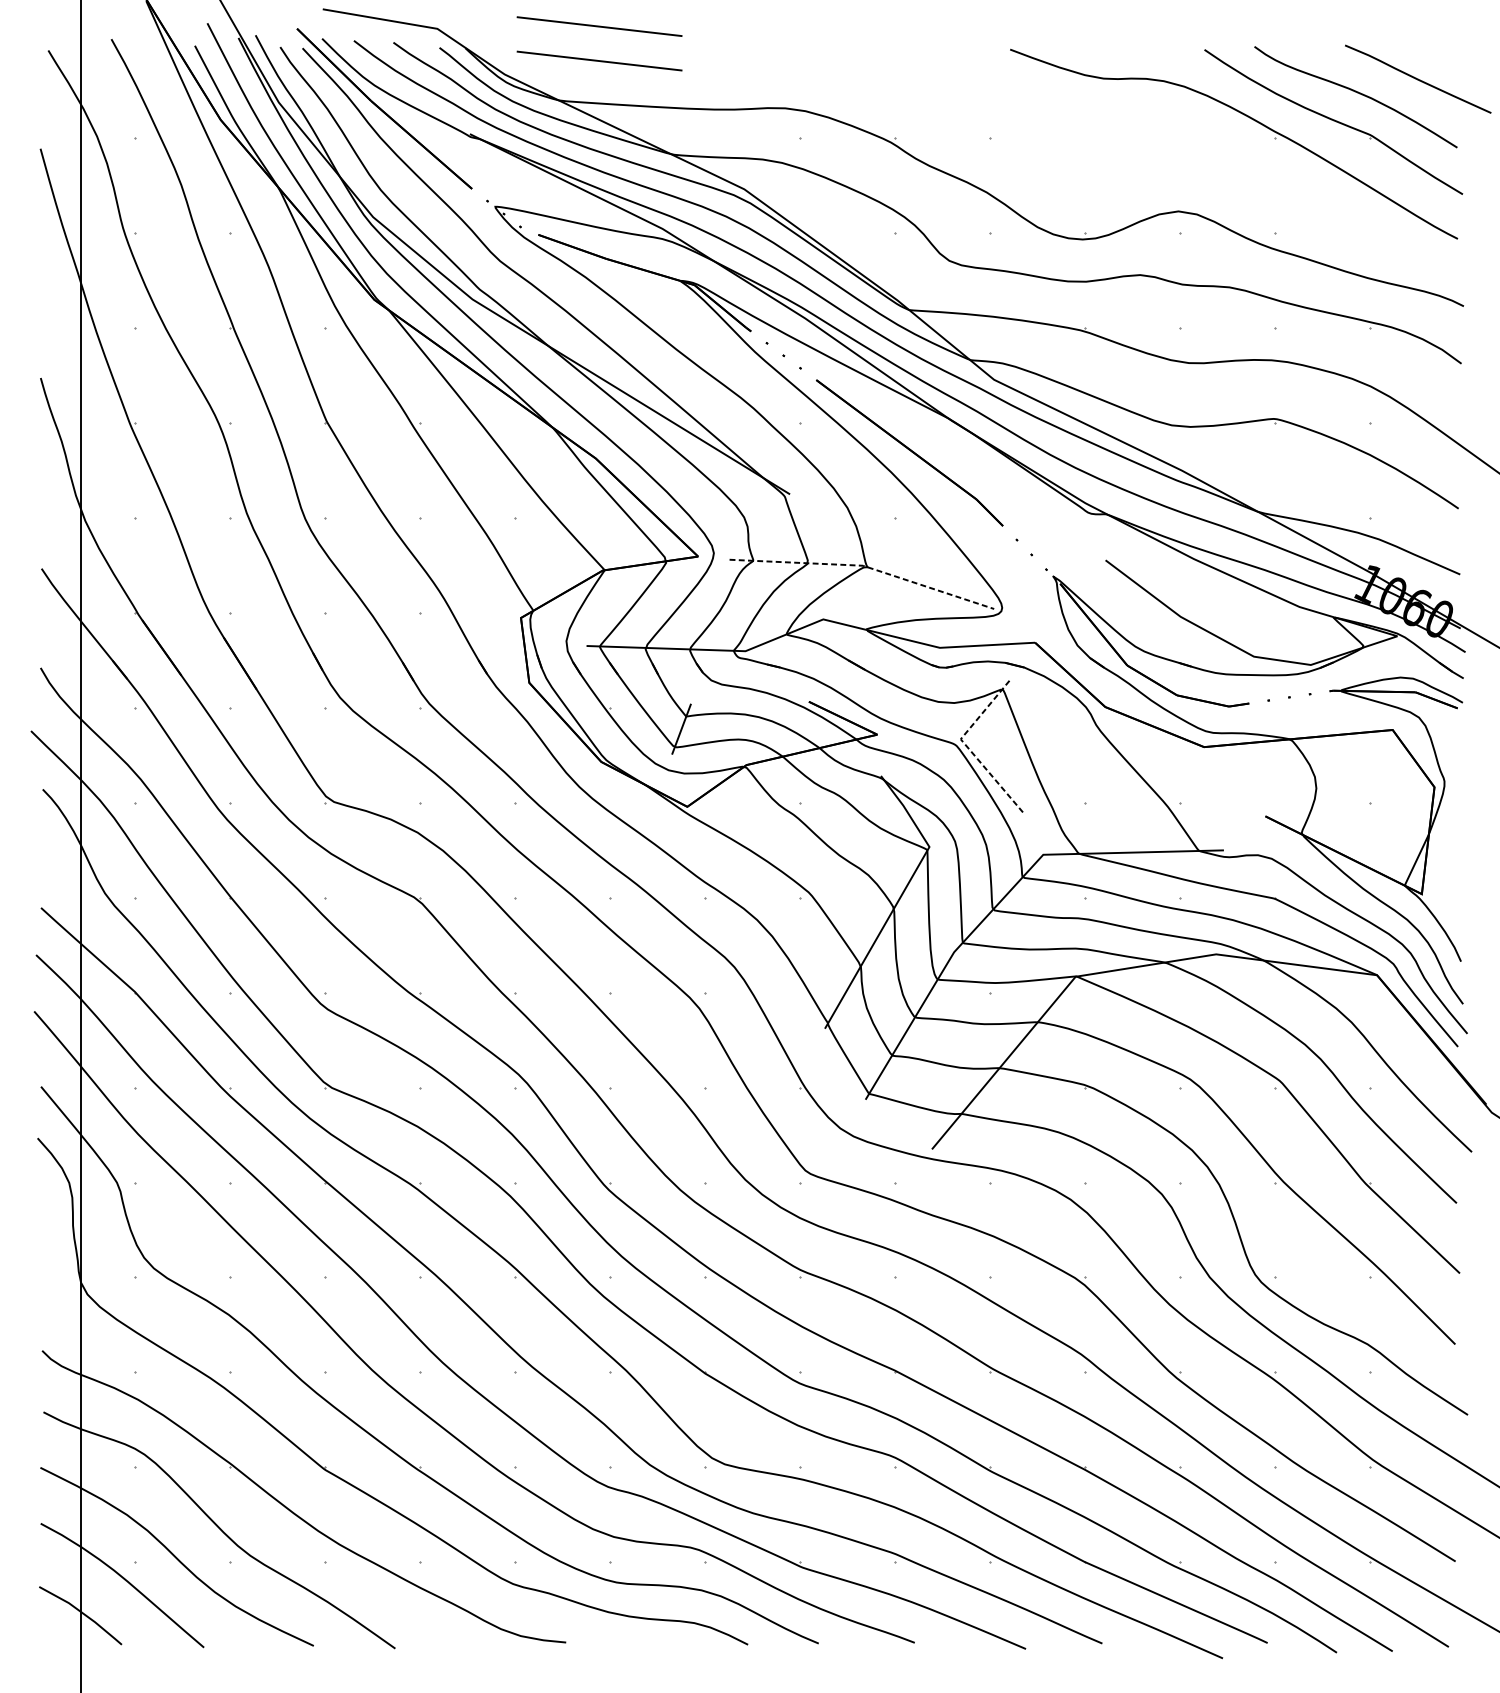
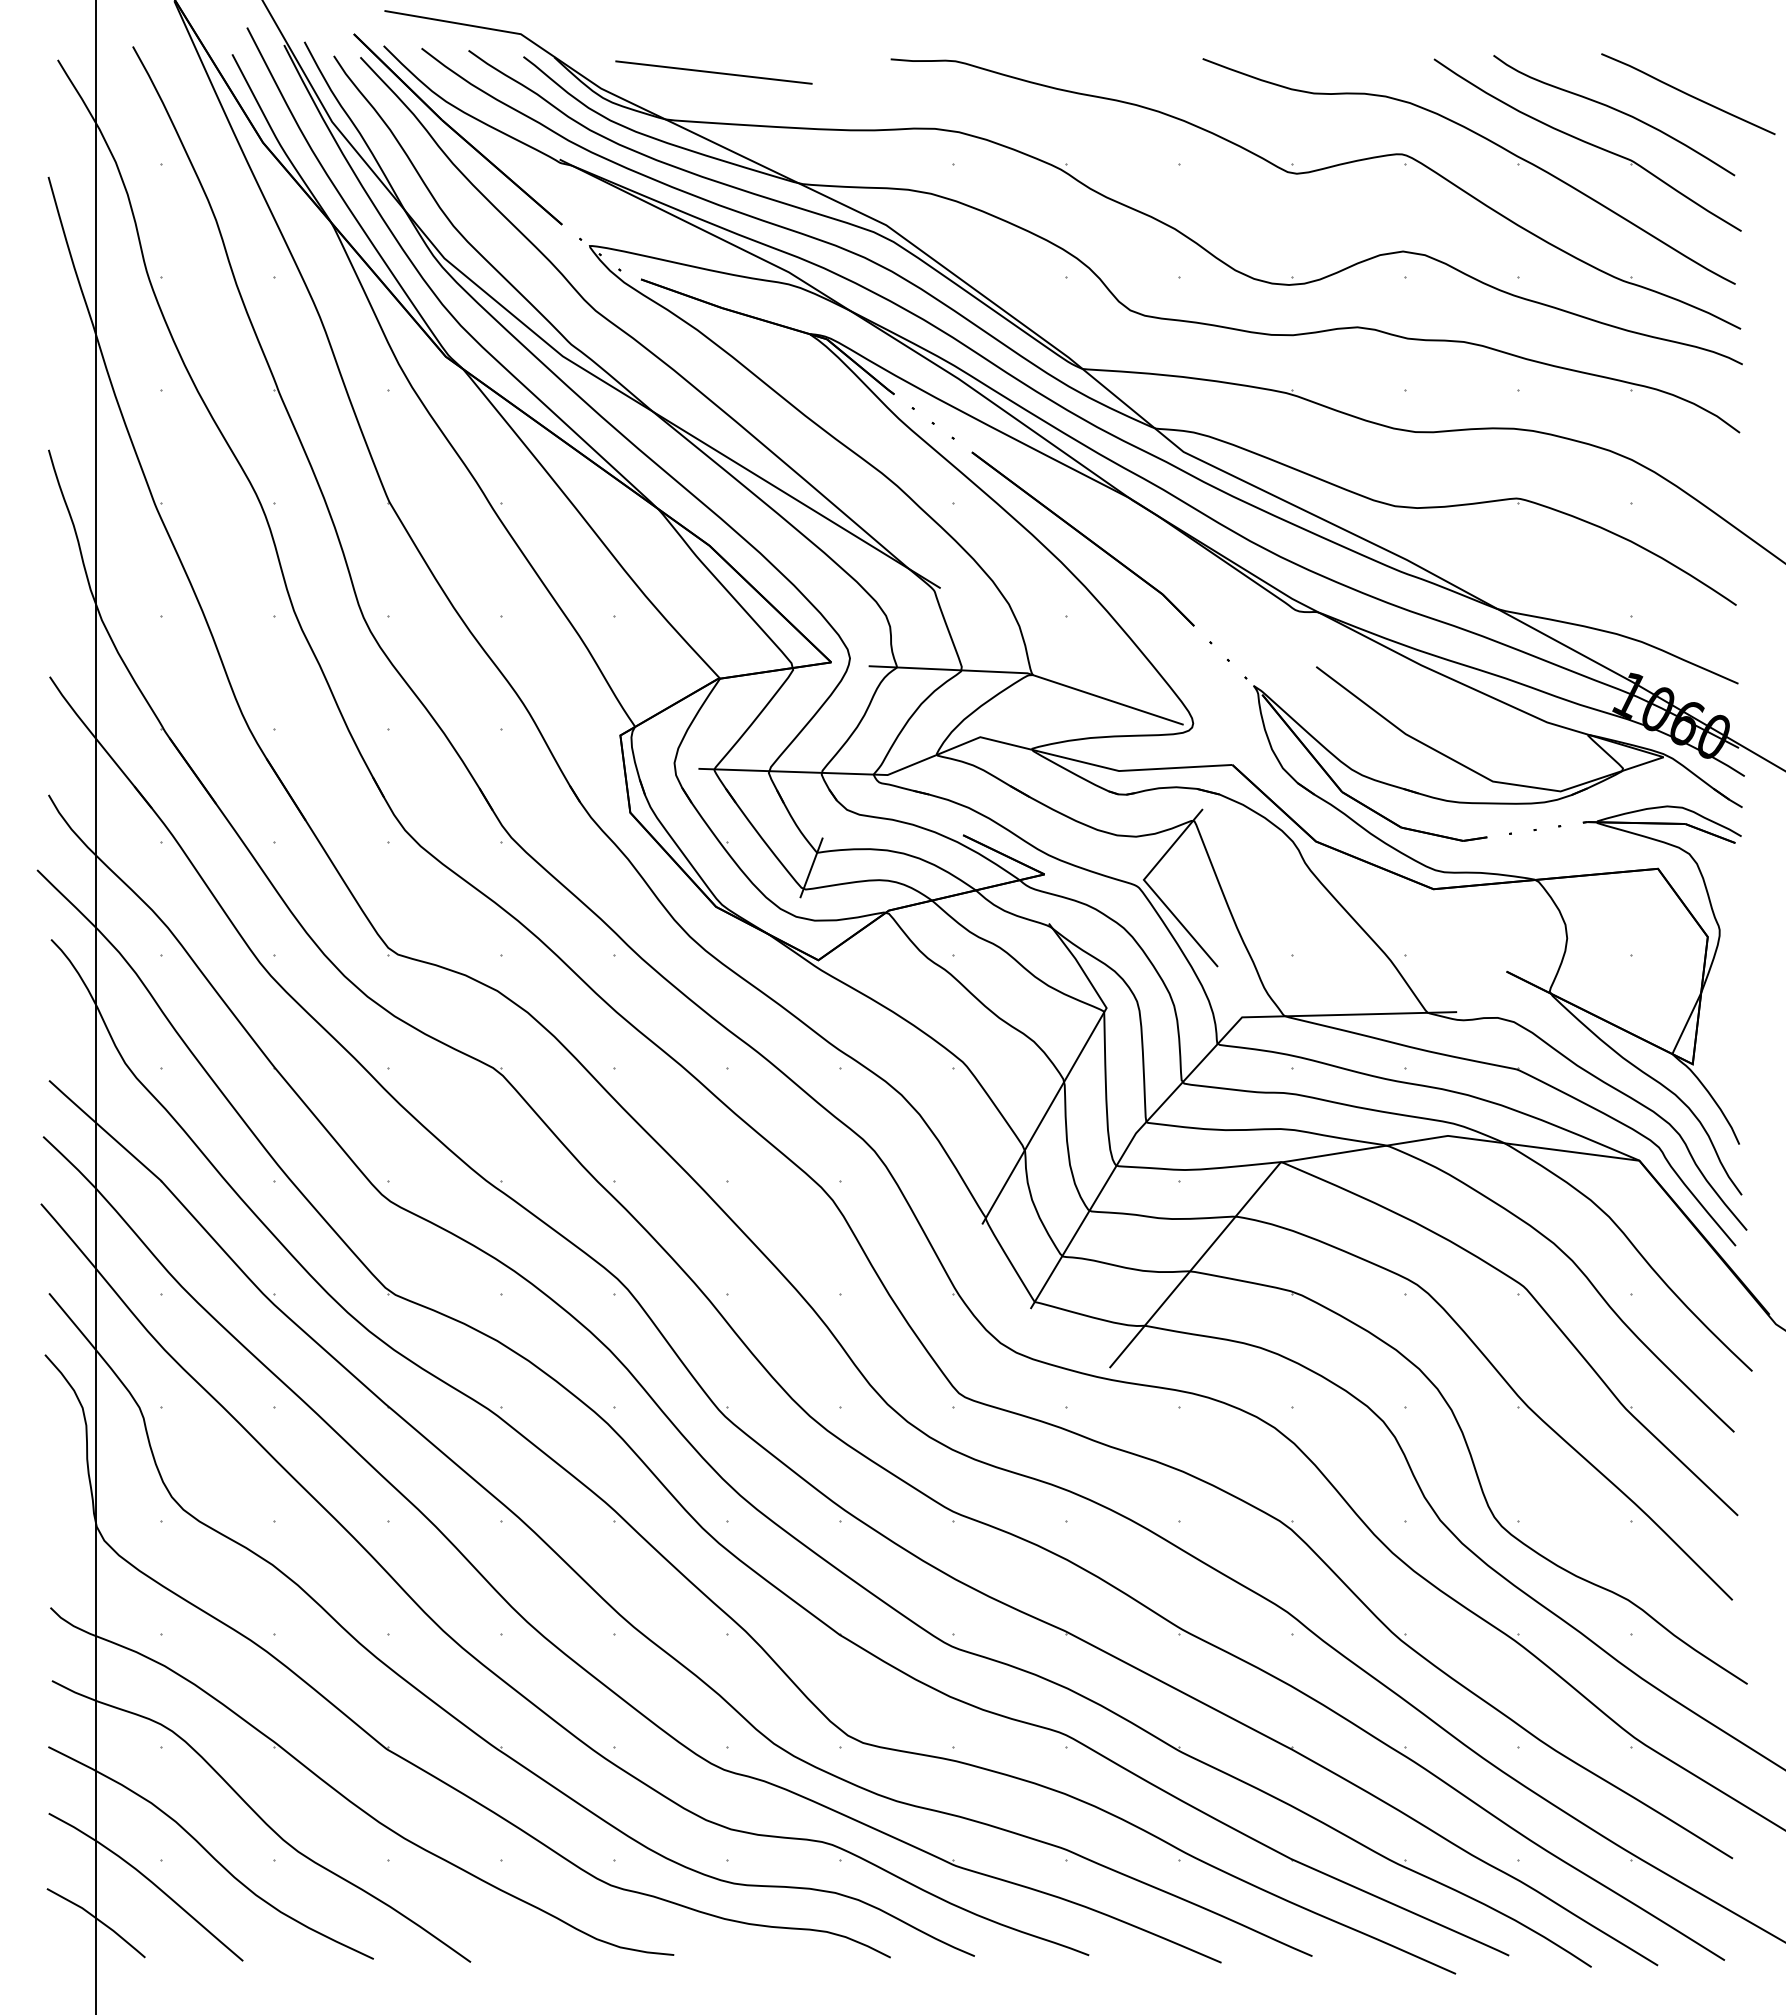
line: (599, 26) -> (713, 31), removed
part: (1099, 145) -> (1309, 173), added
line: (864, 565) -> (1029, 673), dashed -> solid
line: (966, 745) -> (1150, 887), dashed -> solid

